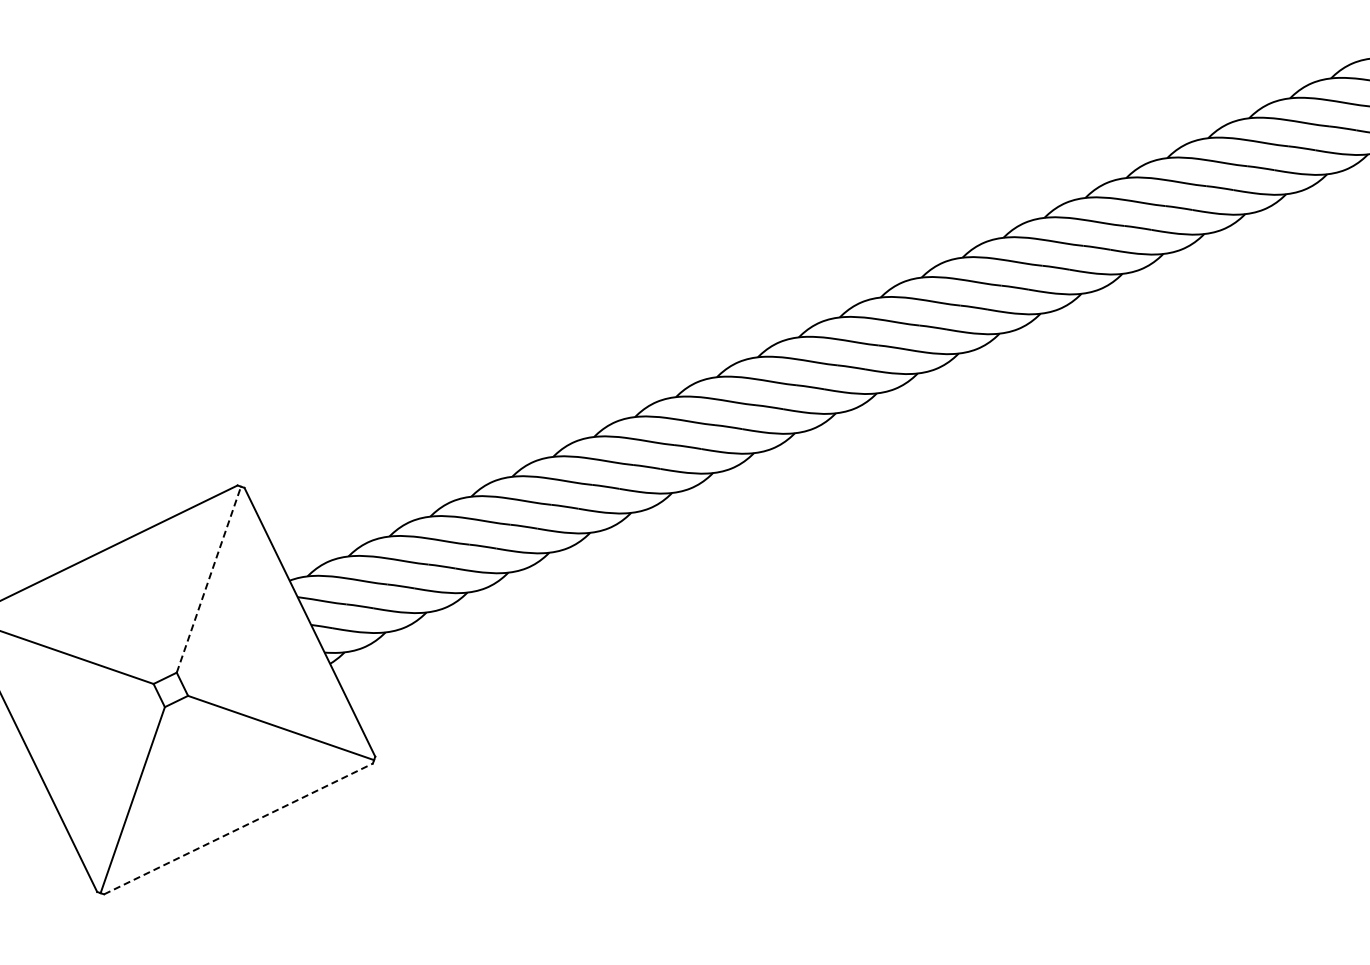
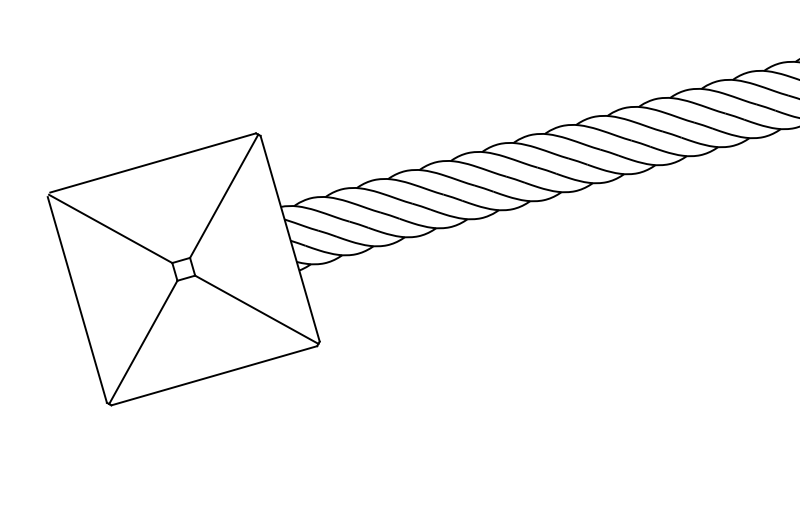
line: (209, 579) -> (224, 196), dashed -> solid
line: (238, 828) -> (214, 375), dashed -> solid

